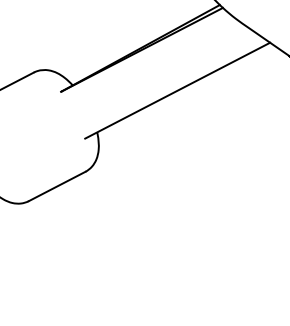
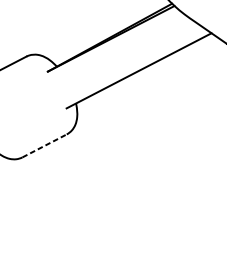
line: (57, 186) -> (44, 145), solid -> dashed

